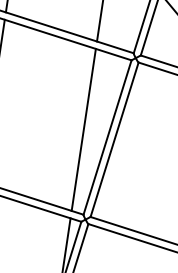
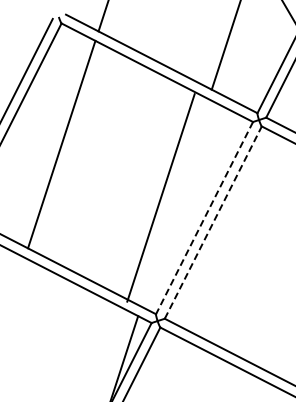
line: (83, 129) -> (160, 197), moved
line: (107, 137) -> (204, 218), solid -> dashed
line: (114, 139) -> (213, 222), solid -> dashed

